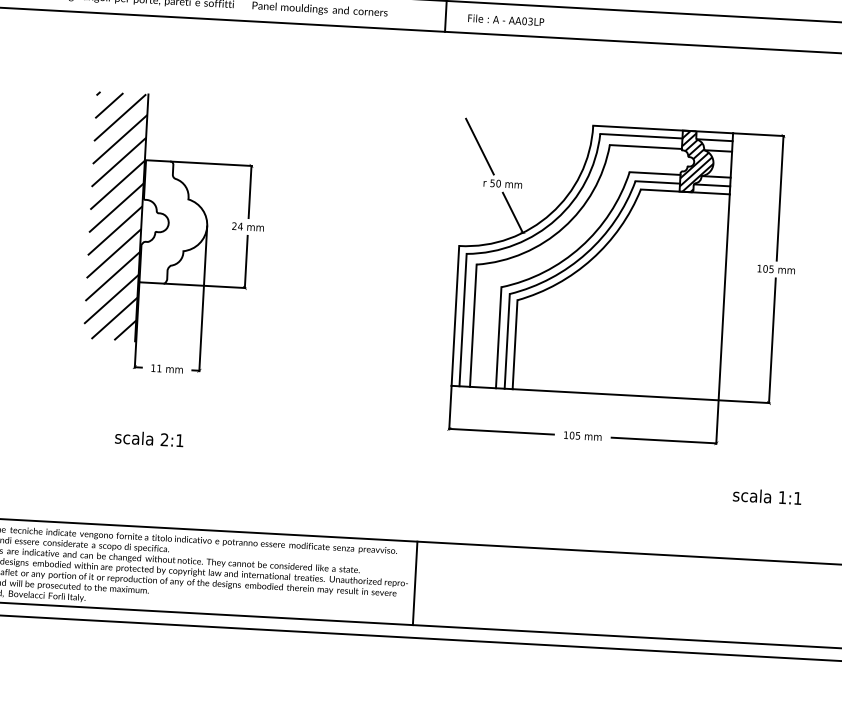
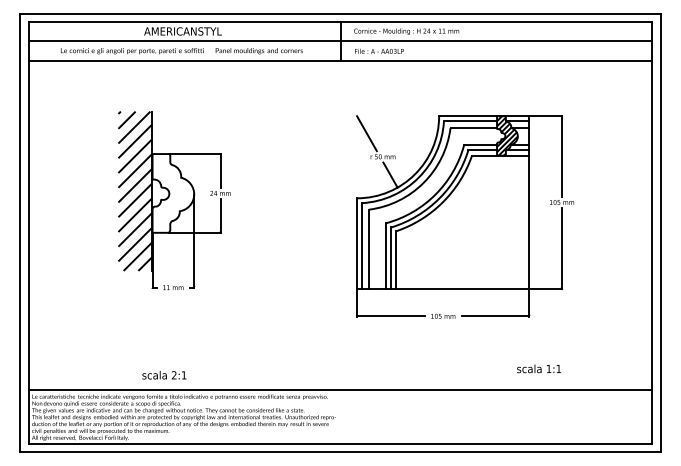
text: (149, 439) -> (164, 375), moved
text: (767, 496) -> (539, 368), moved
line: (415, 582) -> (340, 416), removed

